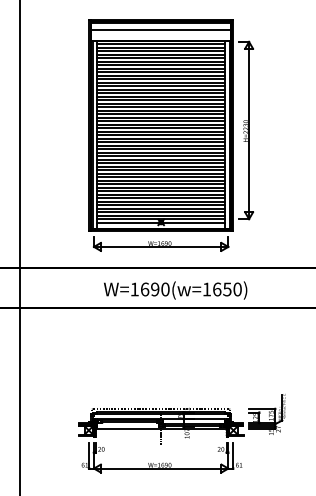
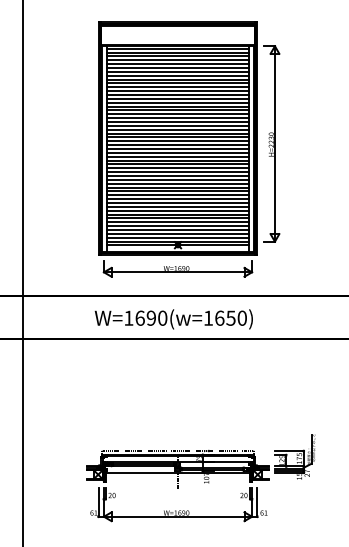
line: (160, 30) -> (177, 33), removed
text: (175, 290) -> (173, 319), moved

